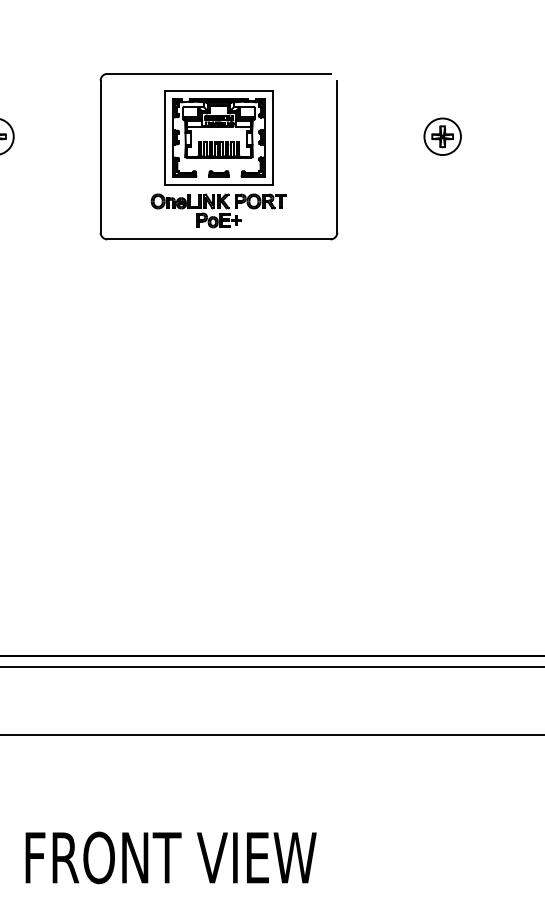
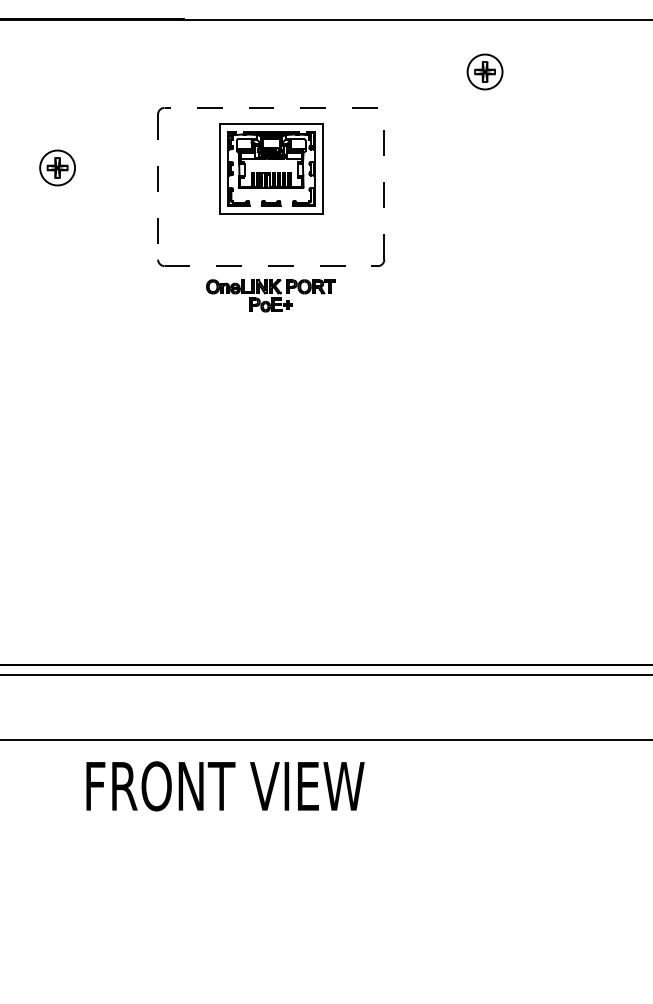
line: (219, 73) -> (271, 107), solid -> dashed
part: (442, 136) -> (484, 71), moved
line: (101, 157) -> (158, 187), solid -> dashed
line: (337, 157) -> (384, 187), solid -> dashed
part: (218, 210) -> (270, 295), moved
line: (219, 239) -> (271, 266), solid -> dashed
text: (171, 858) -> (225, 786), moved

